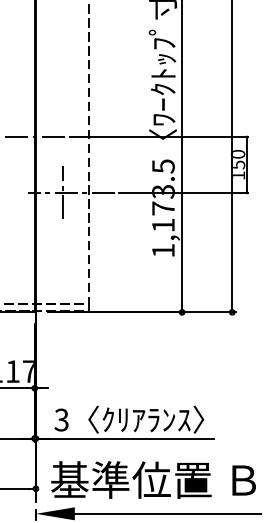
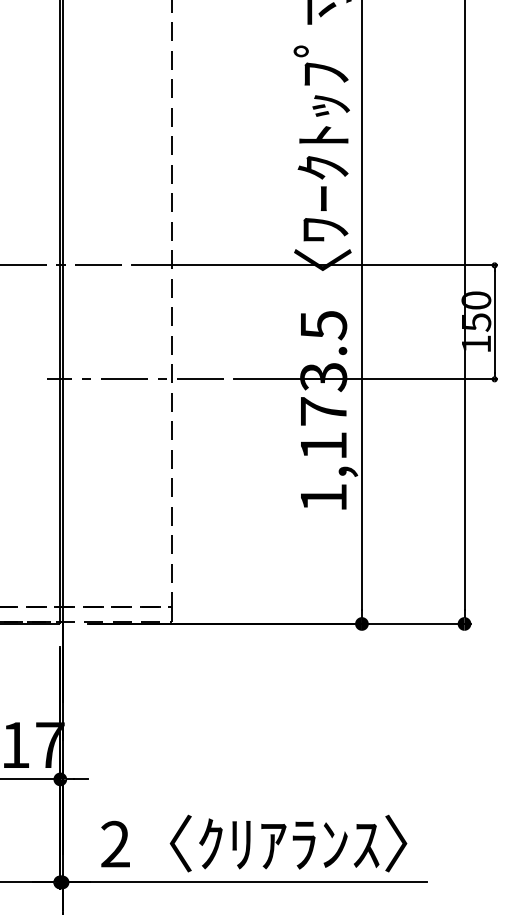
line: (63, 191) -> (119, 376), removed
text: (61, 420) -> (115, 845), 3 -> 2

